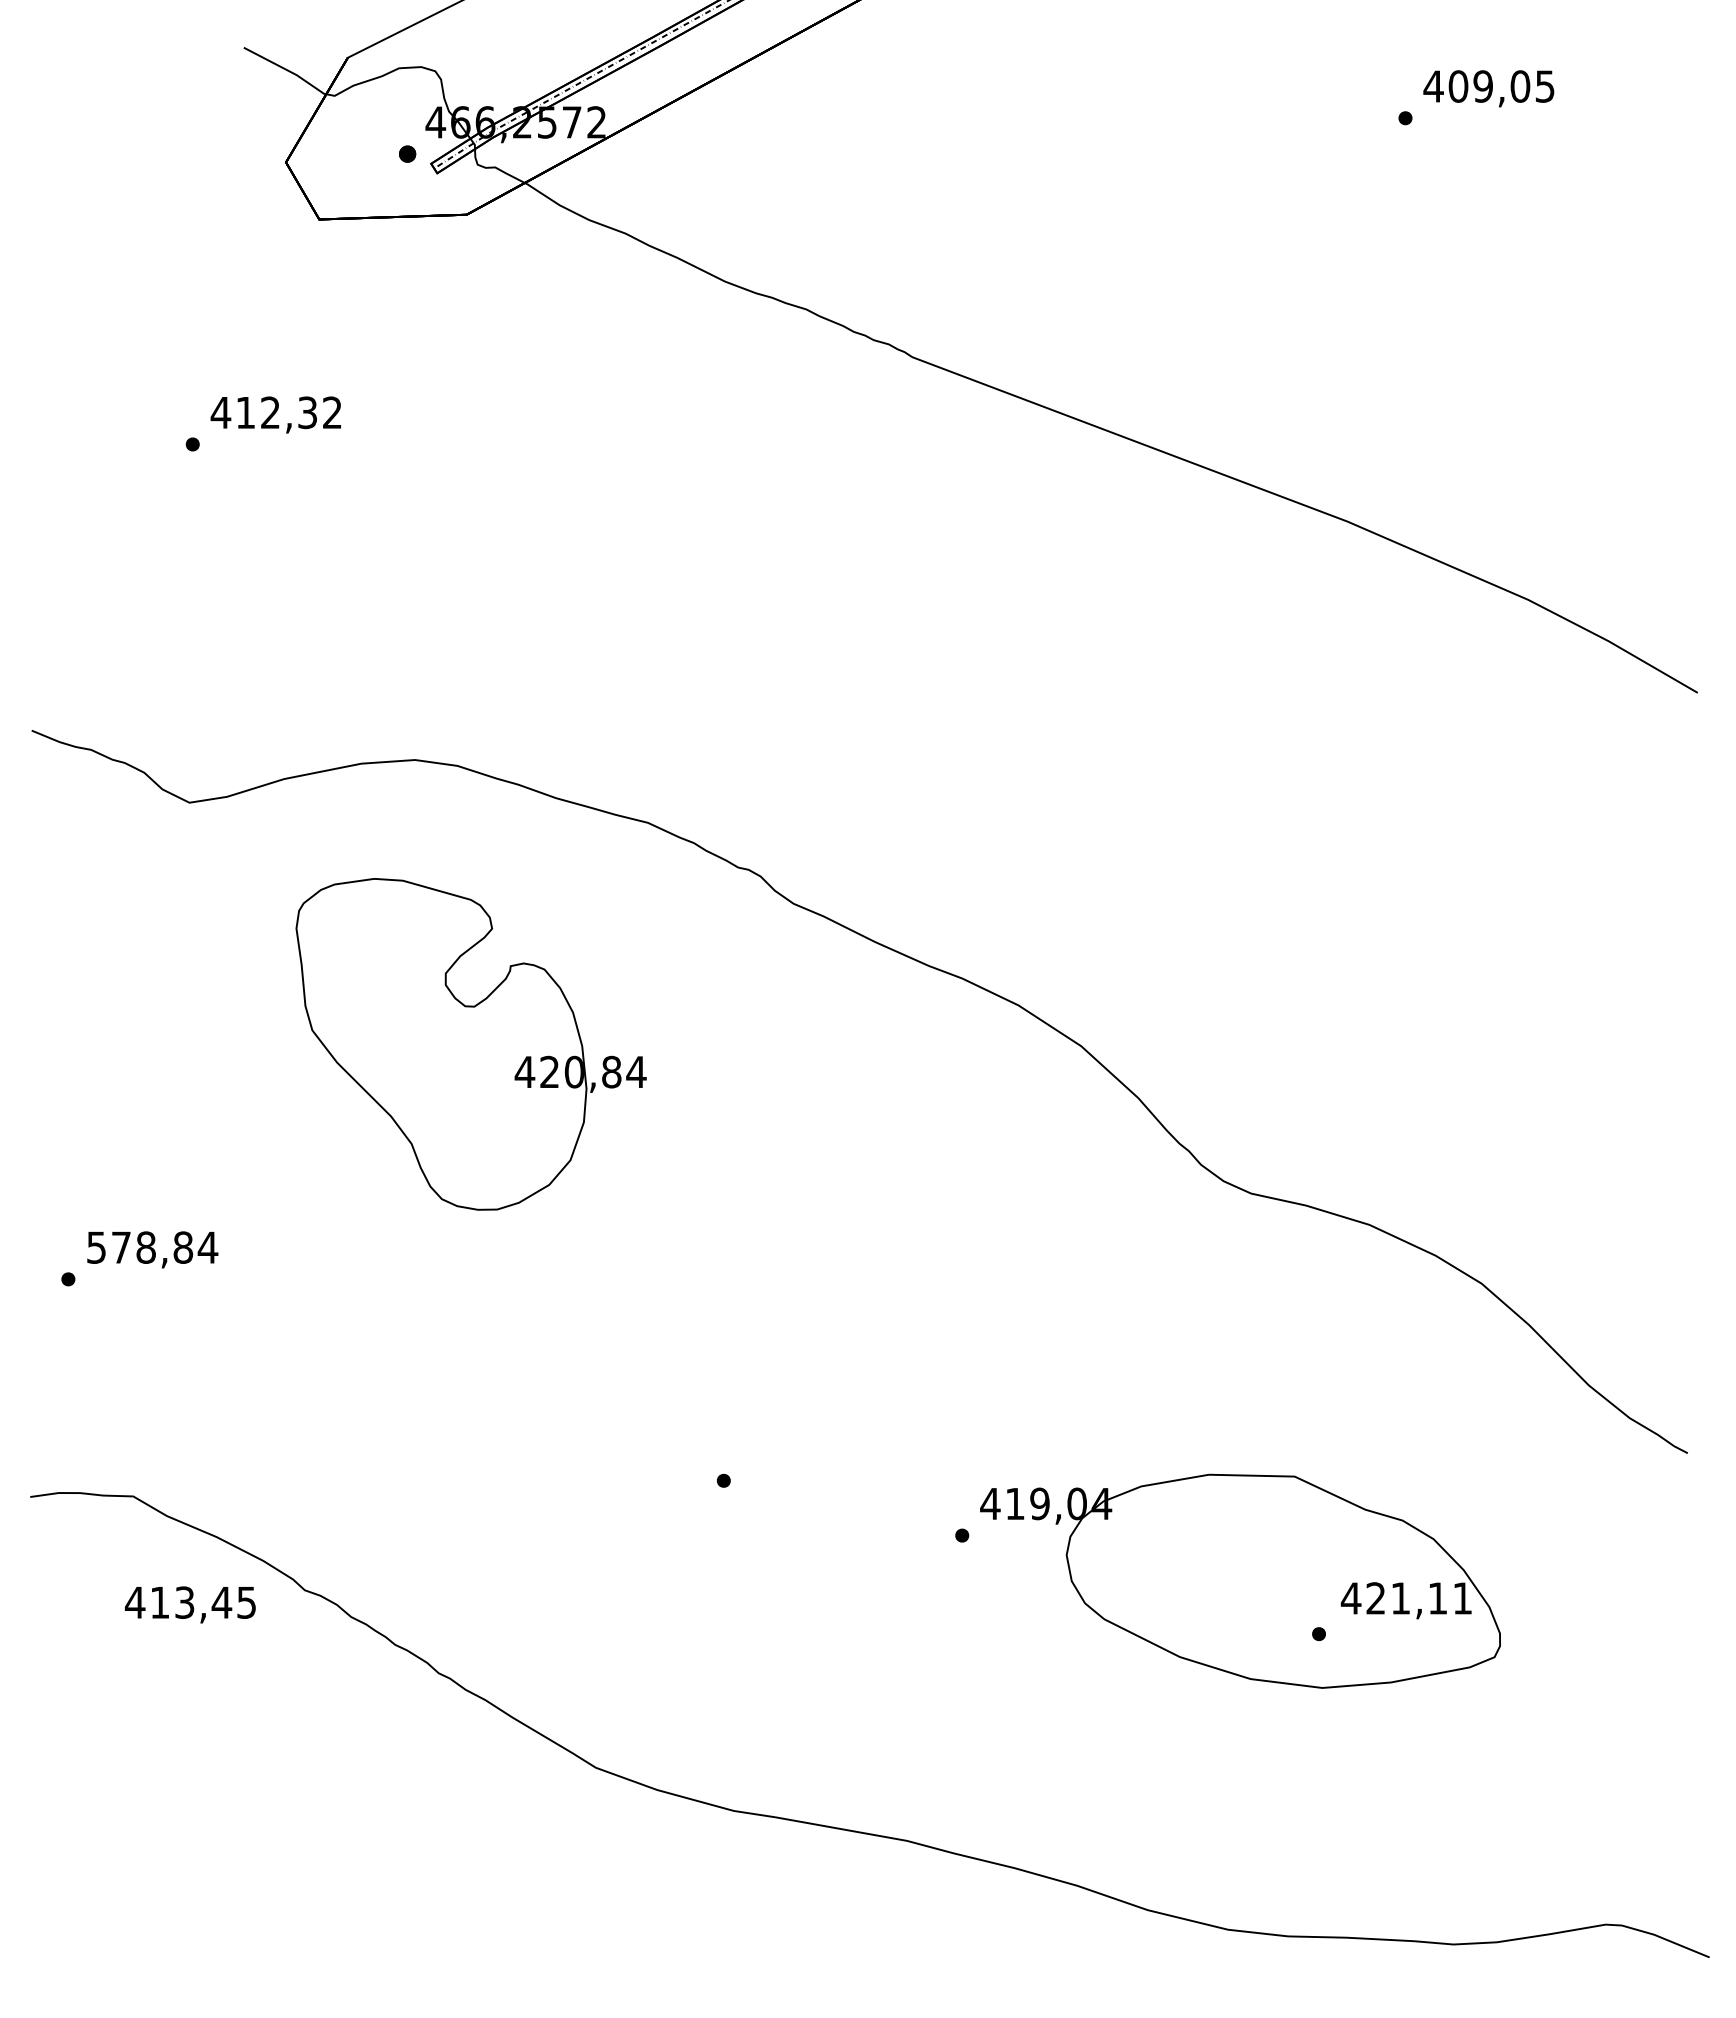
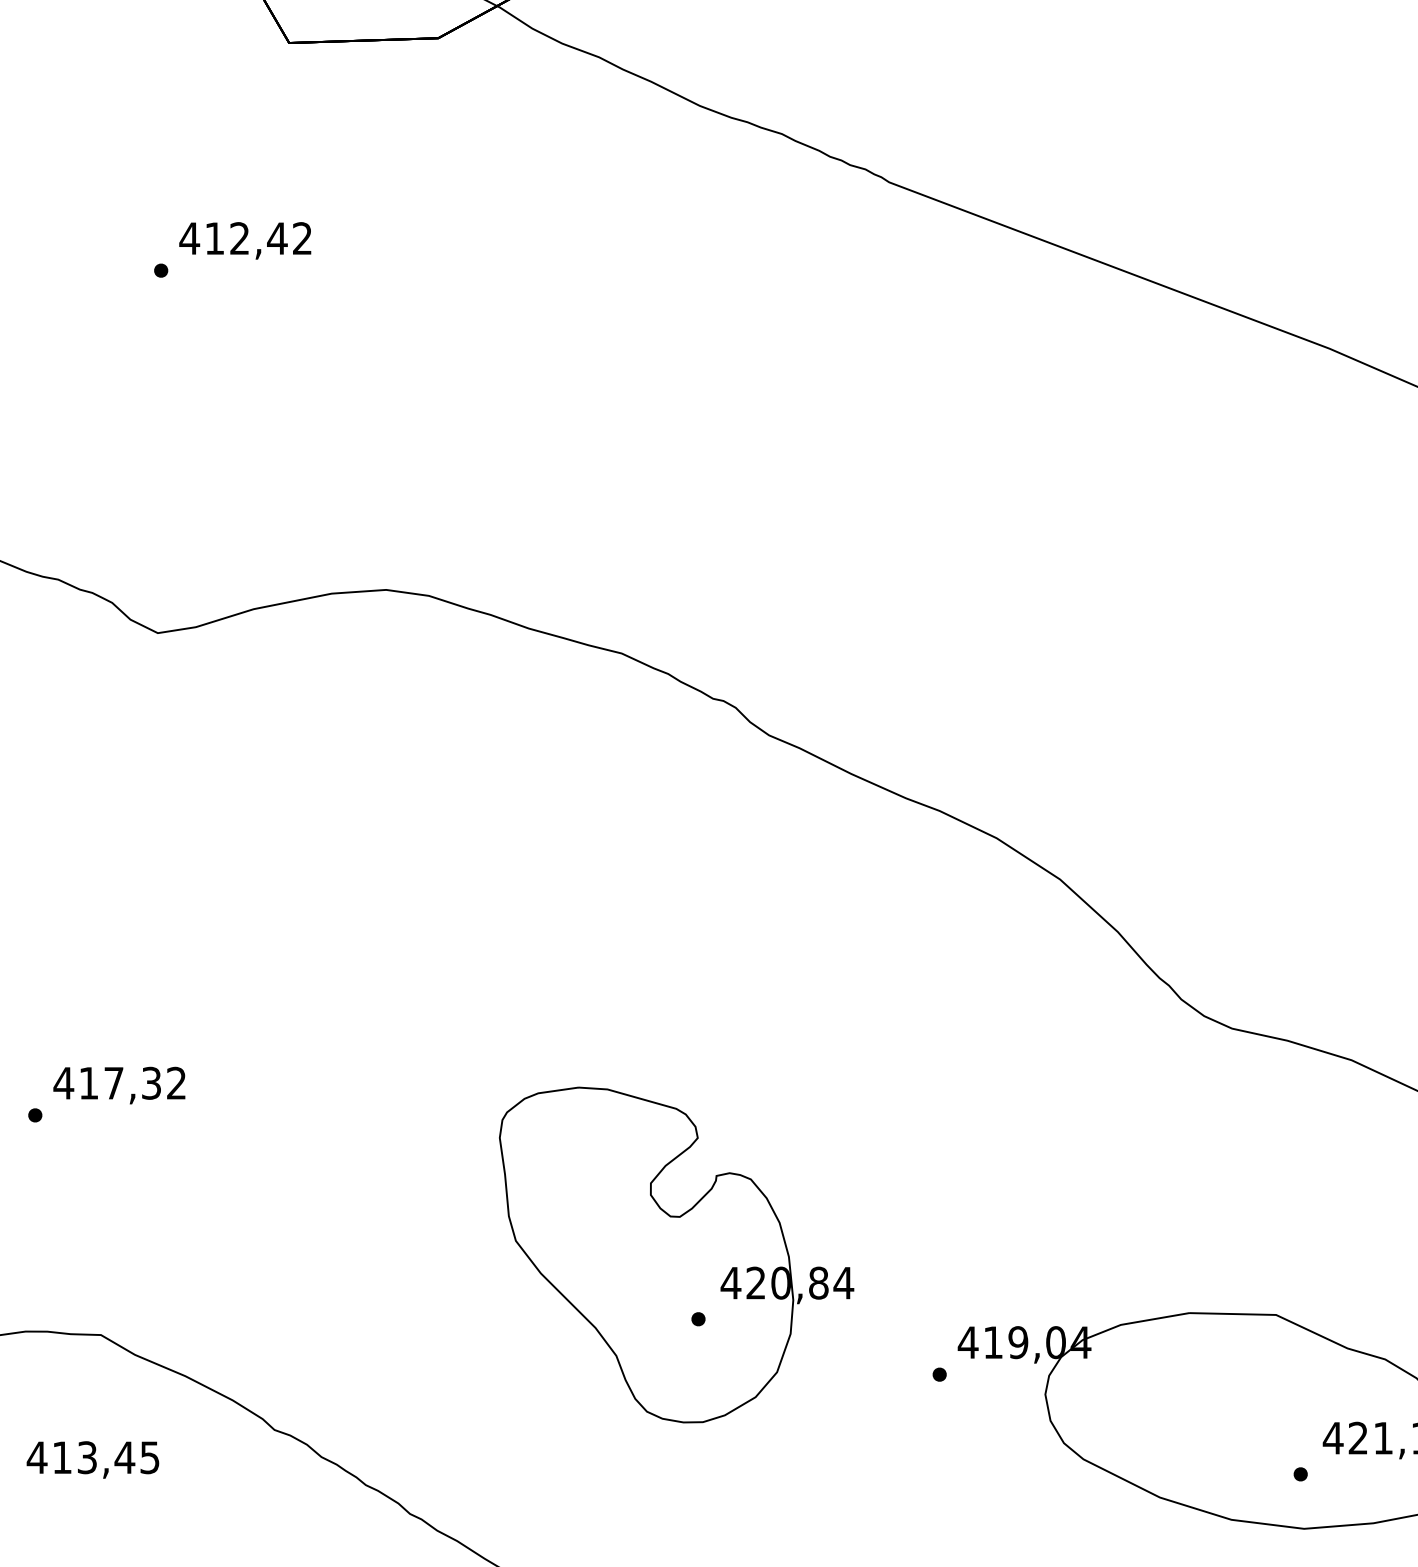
text: (307, 412) -> (277, 238), 412,32 -> 412,42
part: (470, 1044) -> (675, 1255), moved
text: (152, 1247) -> (120, 1083), 578,84 -> 417,32
text: (189, 1604) -> (92, 1459), moved

